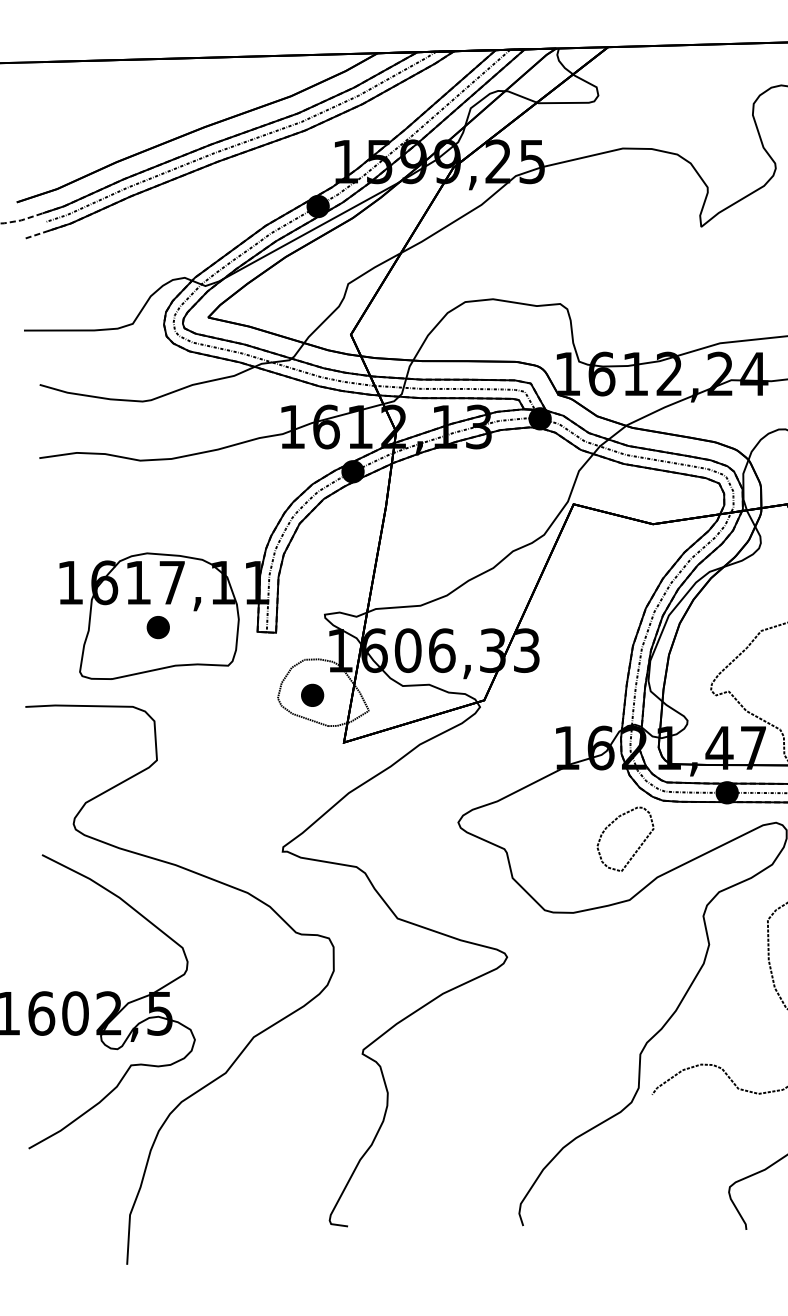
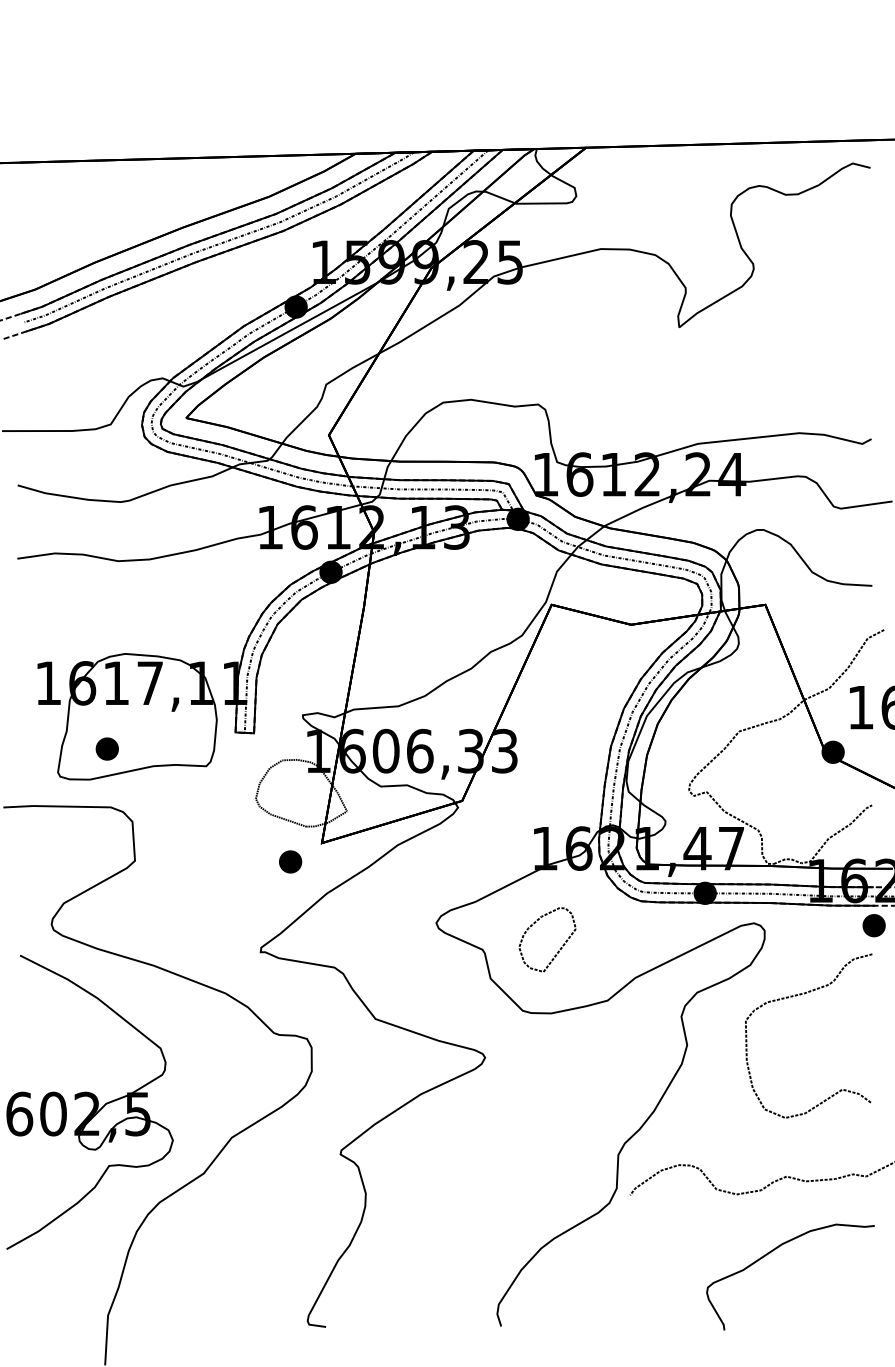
part: (157, 626) -> (106, 748), moved
part: (312, 694) -> (290, 861), moved
part: (638, 846) -> (560, 947), moved

